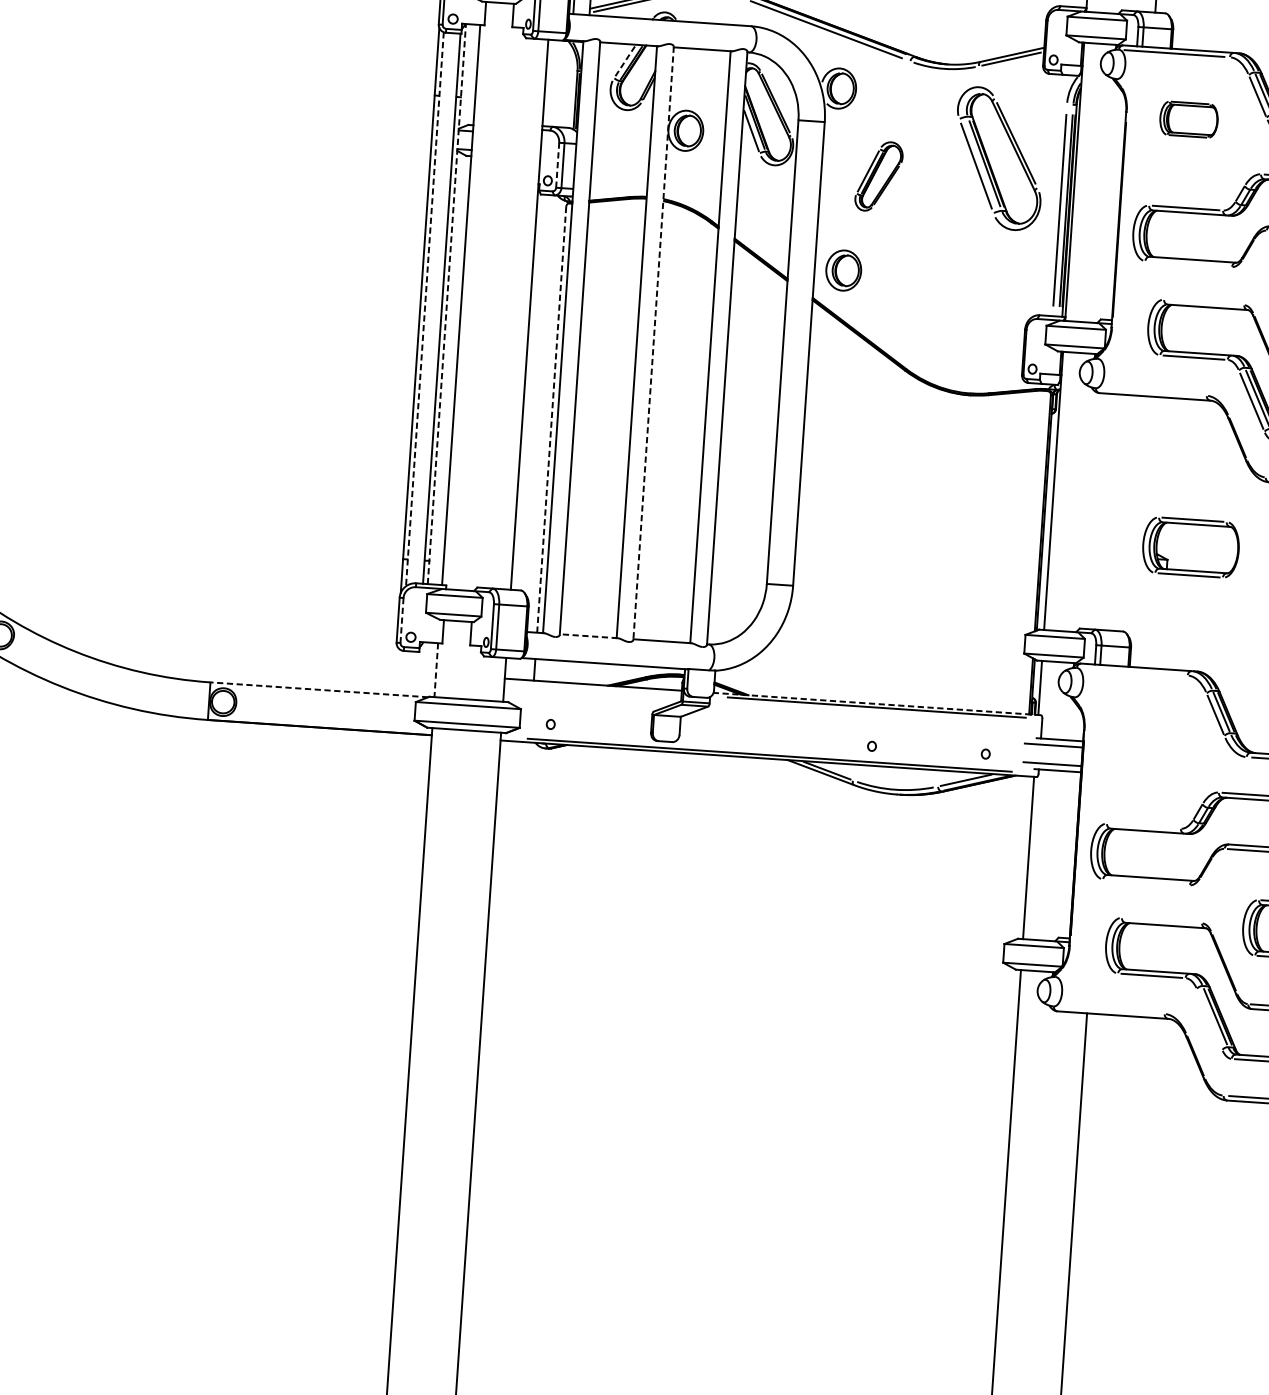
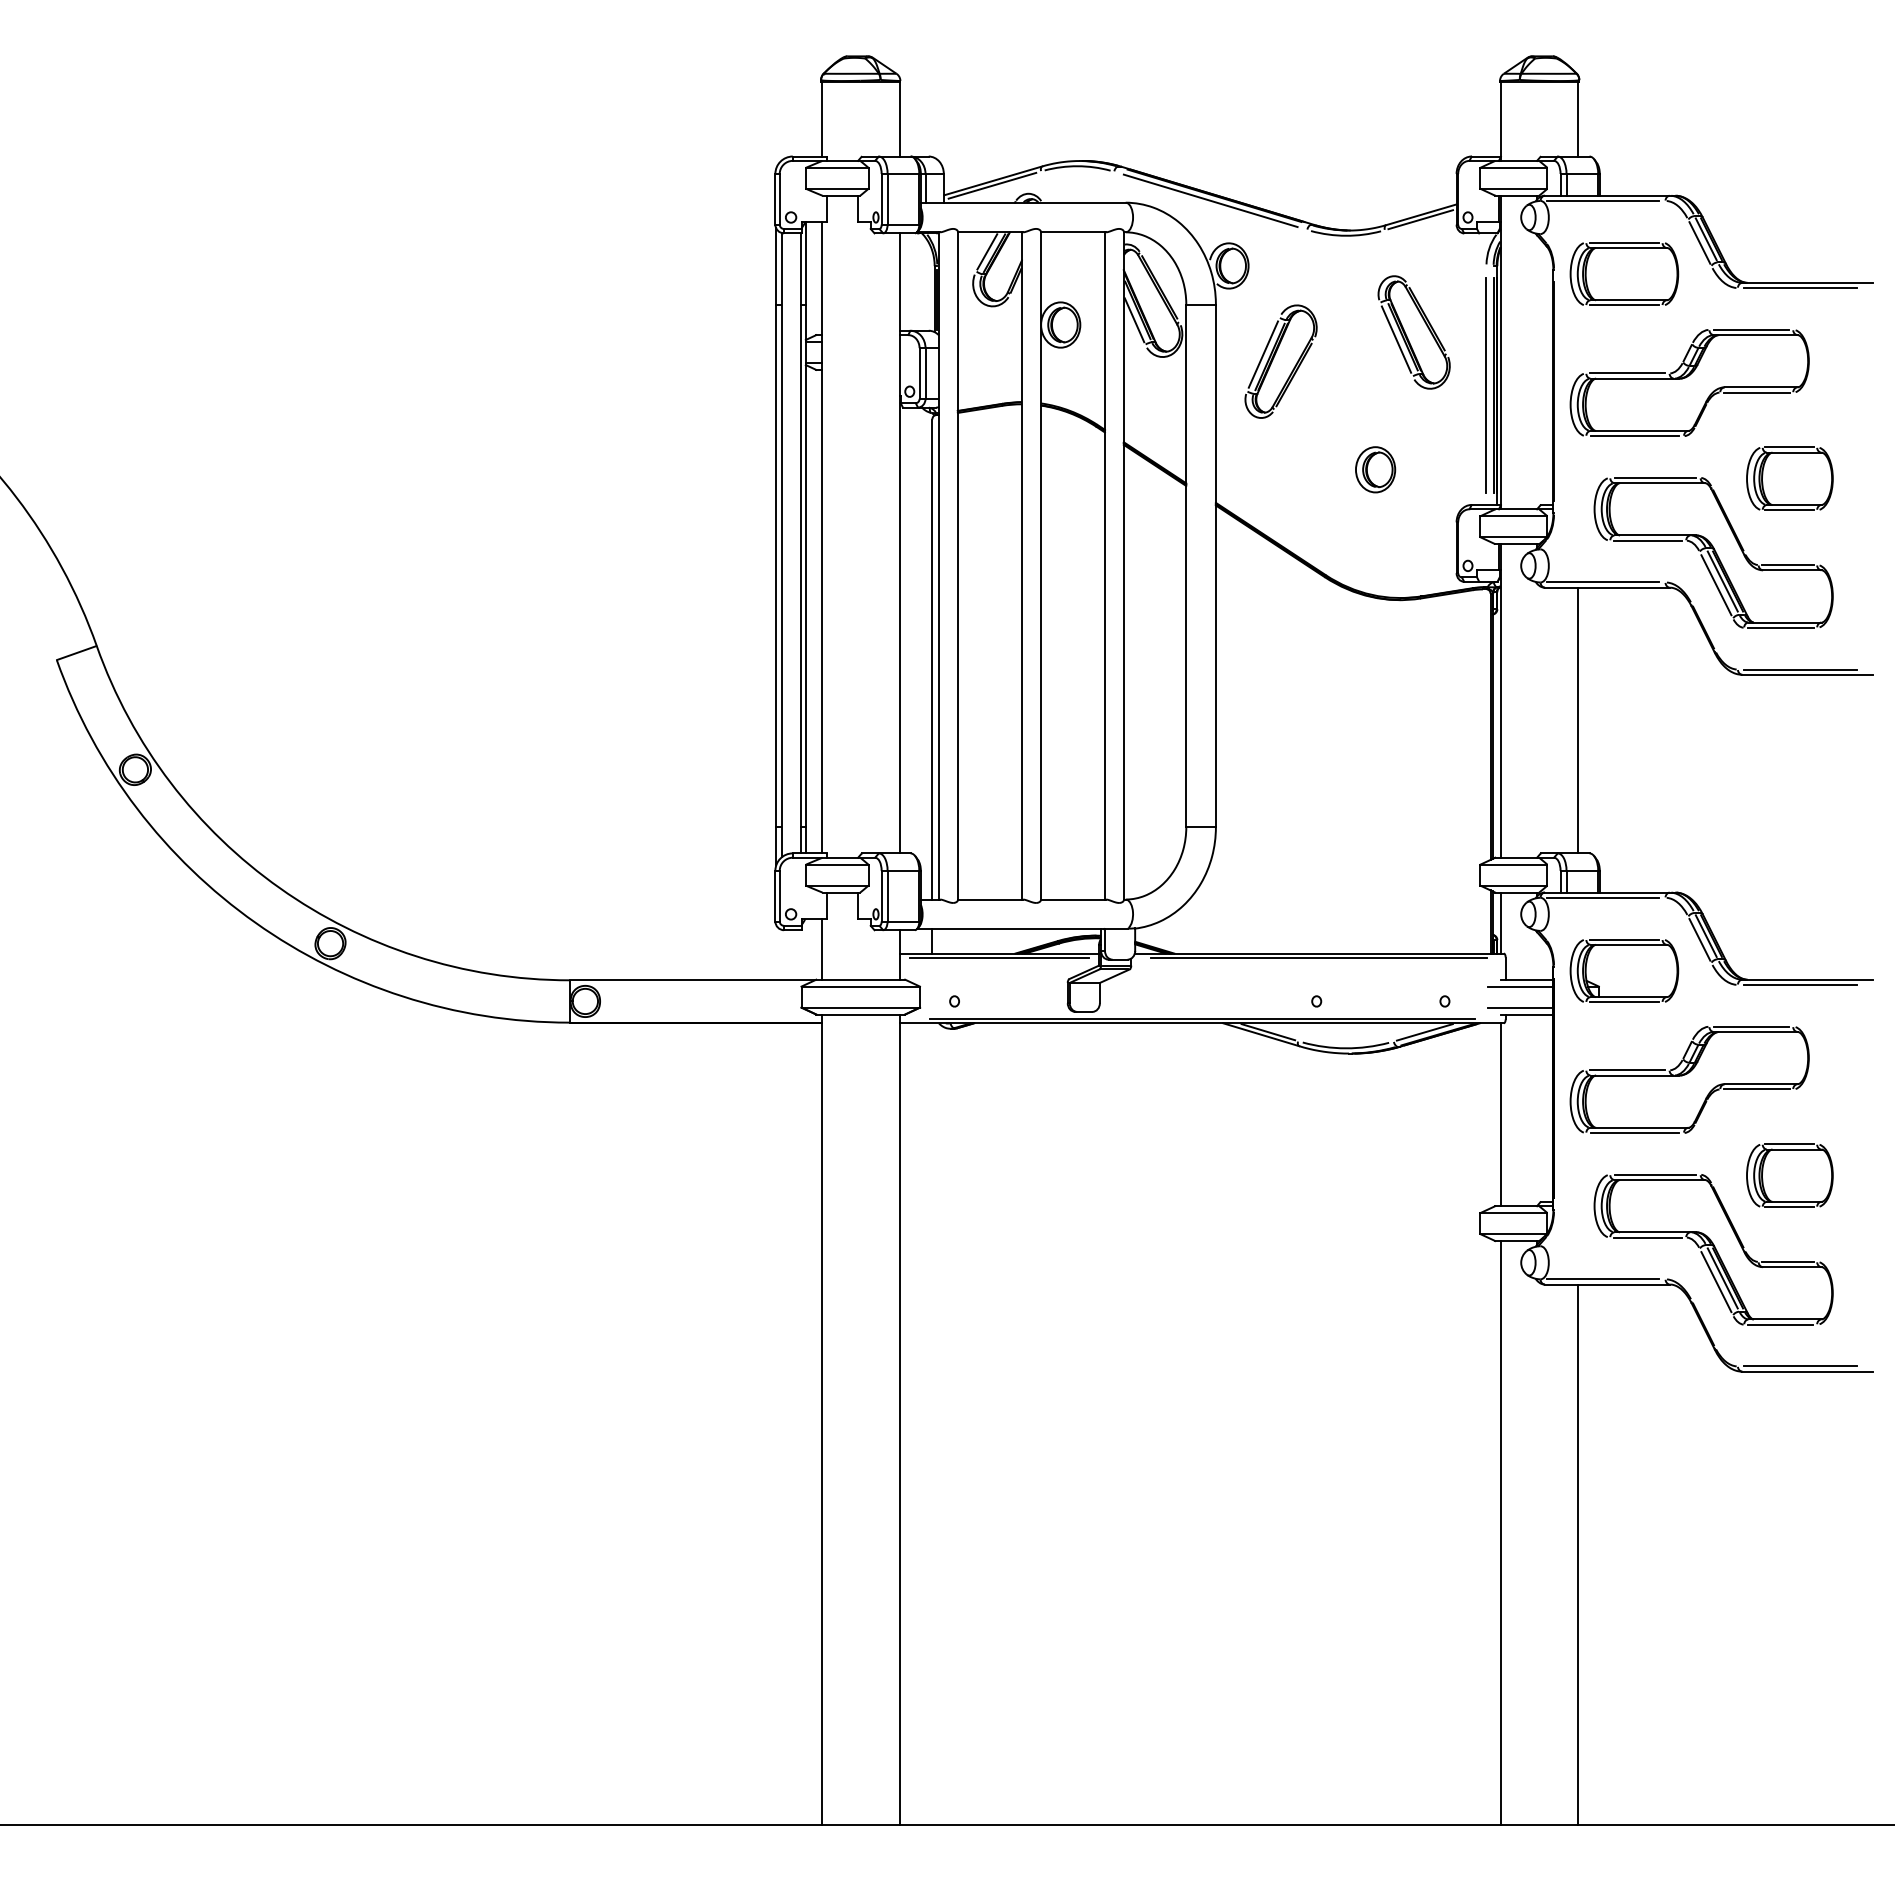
line: (625, 62) -> (987, 252), dashed -> solid
part: (1189, 119) -> (1624, 273), size x1.67
part: (998, 158) -> (1413, 332), size x0.71
line: (557, 165) -> (919, 373), dashed -> solid
part: (878, 176) -> (1280, 361), size x1.43
line: (1189, 264) -> (1635, 436), added
part: (843, 270) -> (1375, 469), moved
line: (1204, 302) -> (1655, 477), added
line: (446, 303) -> (805, 537), dashed -> solid
line: (424, 309) -> (781, 545), dashed -> solid
line: (653, 343) -> (1040, 566), dashed -> solid
line: (1150, 391) -> (1602, 582), added
line: (551, 420) -> (932, 660), dashed -> solid
line: (1121, 512) -> (1578, 720), added
part: (1191, 547) -> (1624, 970), moved
line: (401, 620) -> (779, 896), dashed -> solid
line: (588, 636) -> (990, 899), dashed -> solid
line: (435, 670) -> (821, 949), dashed -> solid
line: (1131, 671) -> (1602, 897), added
line: (593, 688) -> (999, 957), added
line: (319, 690) -> (692, 980), dashed -> solid
line: (877, 703) -> (1319, 953), dashed -> solid
line: (1143, 826) -> (1627, 1070), added
line: (1146, 882) -> (1635, 1133), added
line: (1162, 920) -> (1655, 1174), added
line: (1108, 1010) -> (1602, 1279), added
line: (1209, 1019) -> (1716, 1282), added

